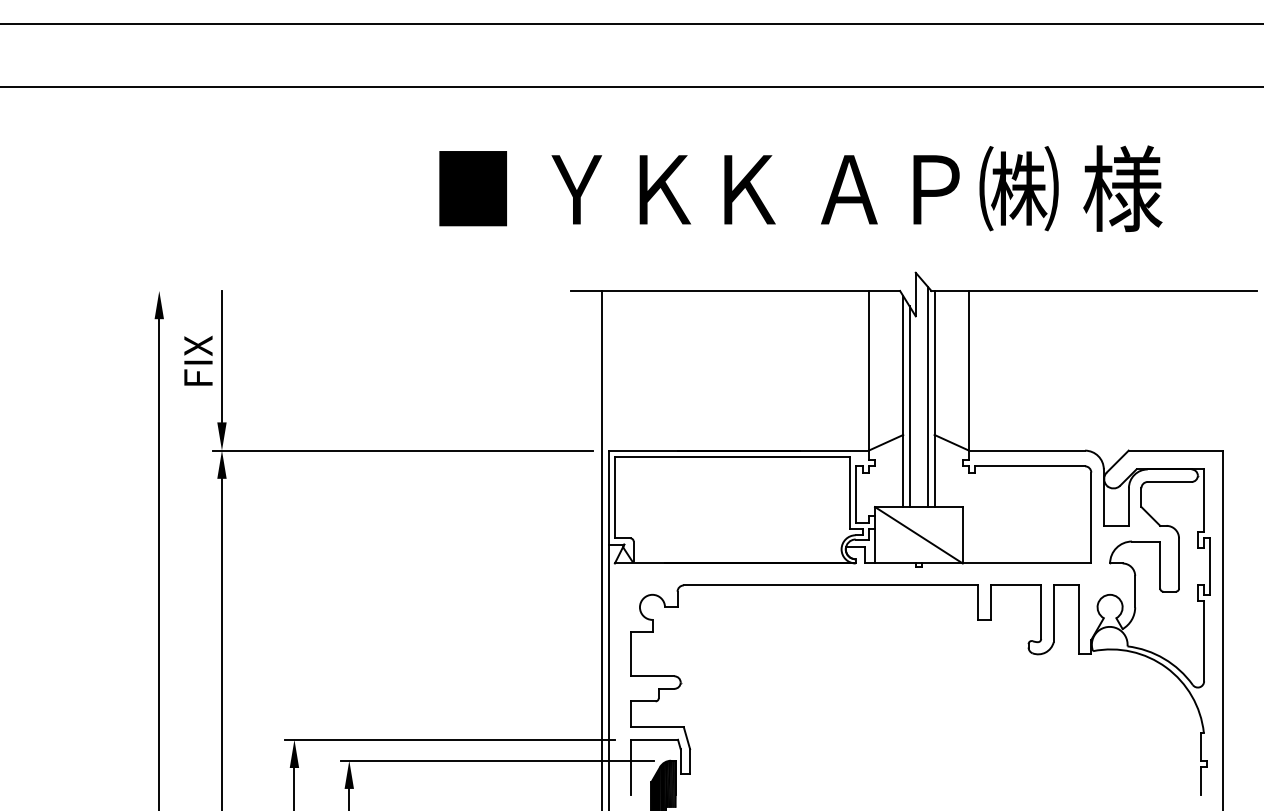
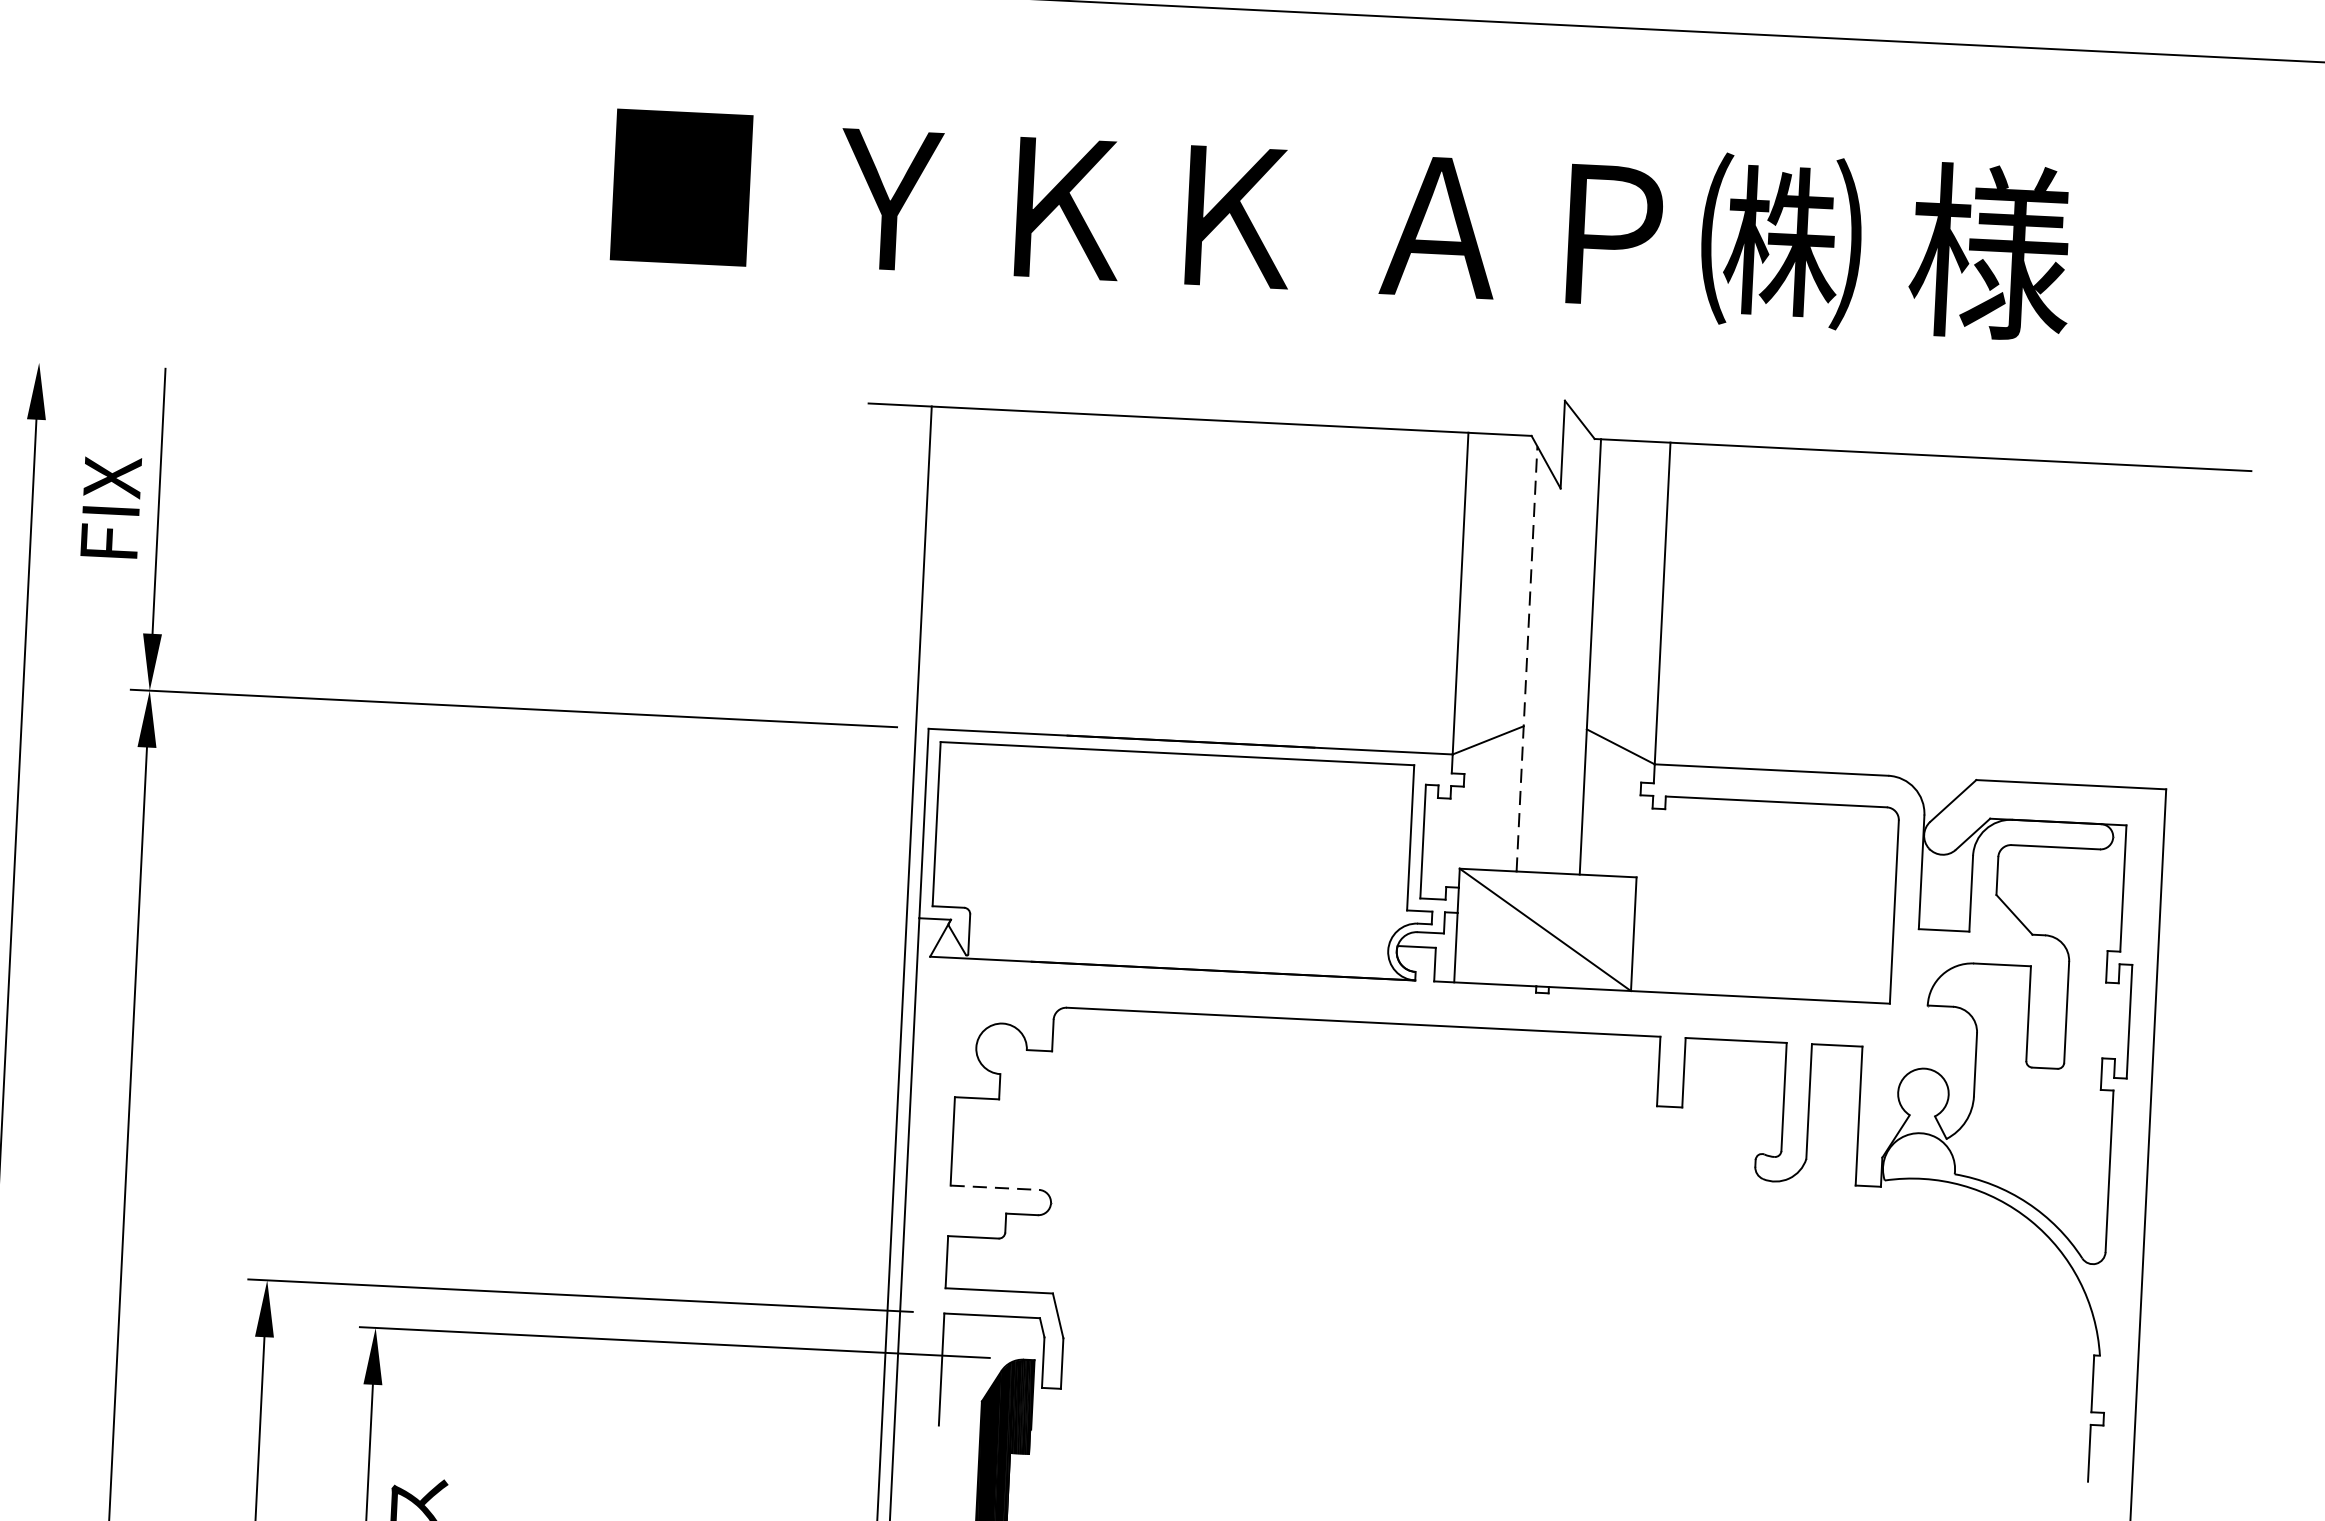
line: (928, 397) -> (1578, 653), removed
line: (903, 401) -> (1527, 658), solid -> dashed
line: (909, 406) -> (1539, 669), removed
line: (652, 676) -> (994, 1188), solid -> dashed

